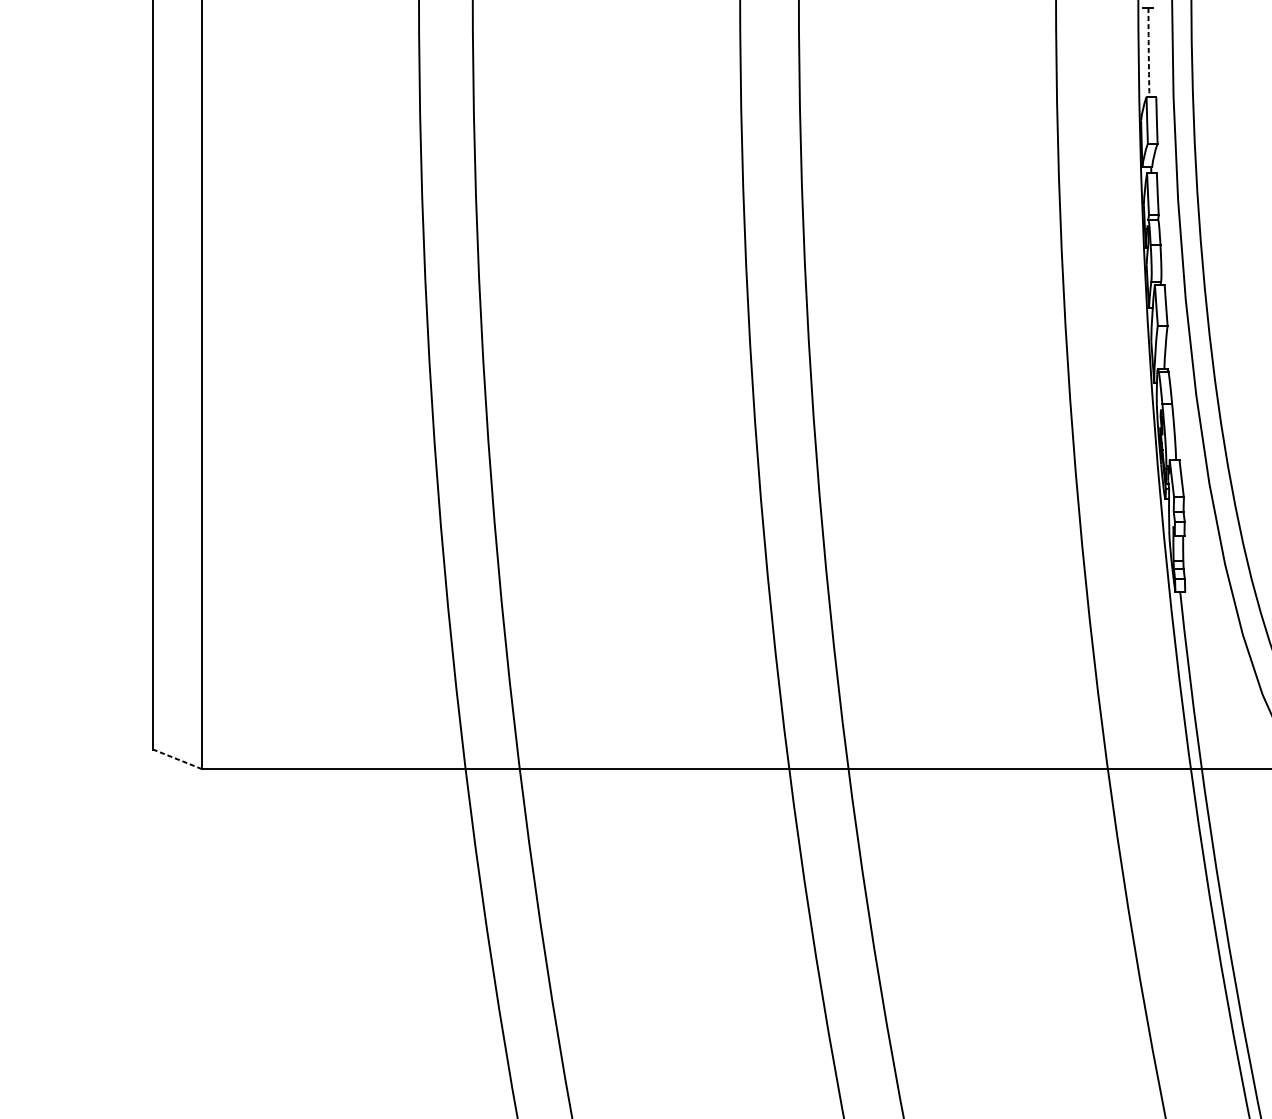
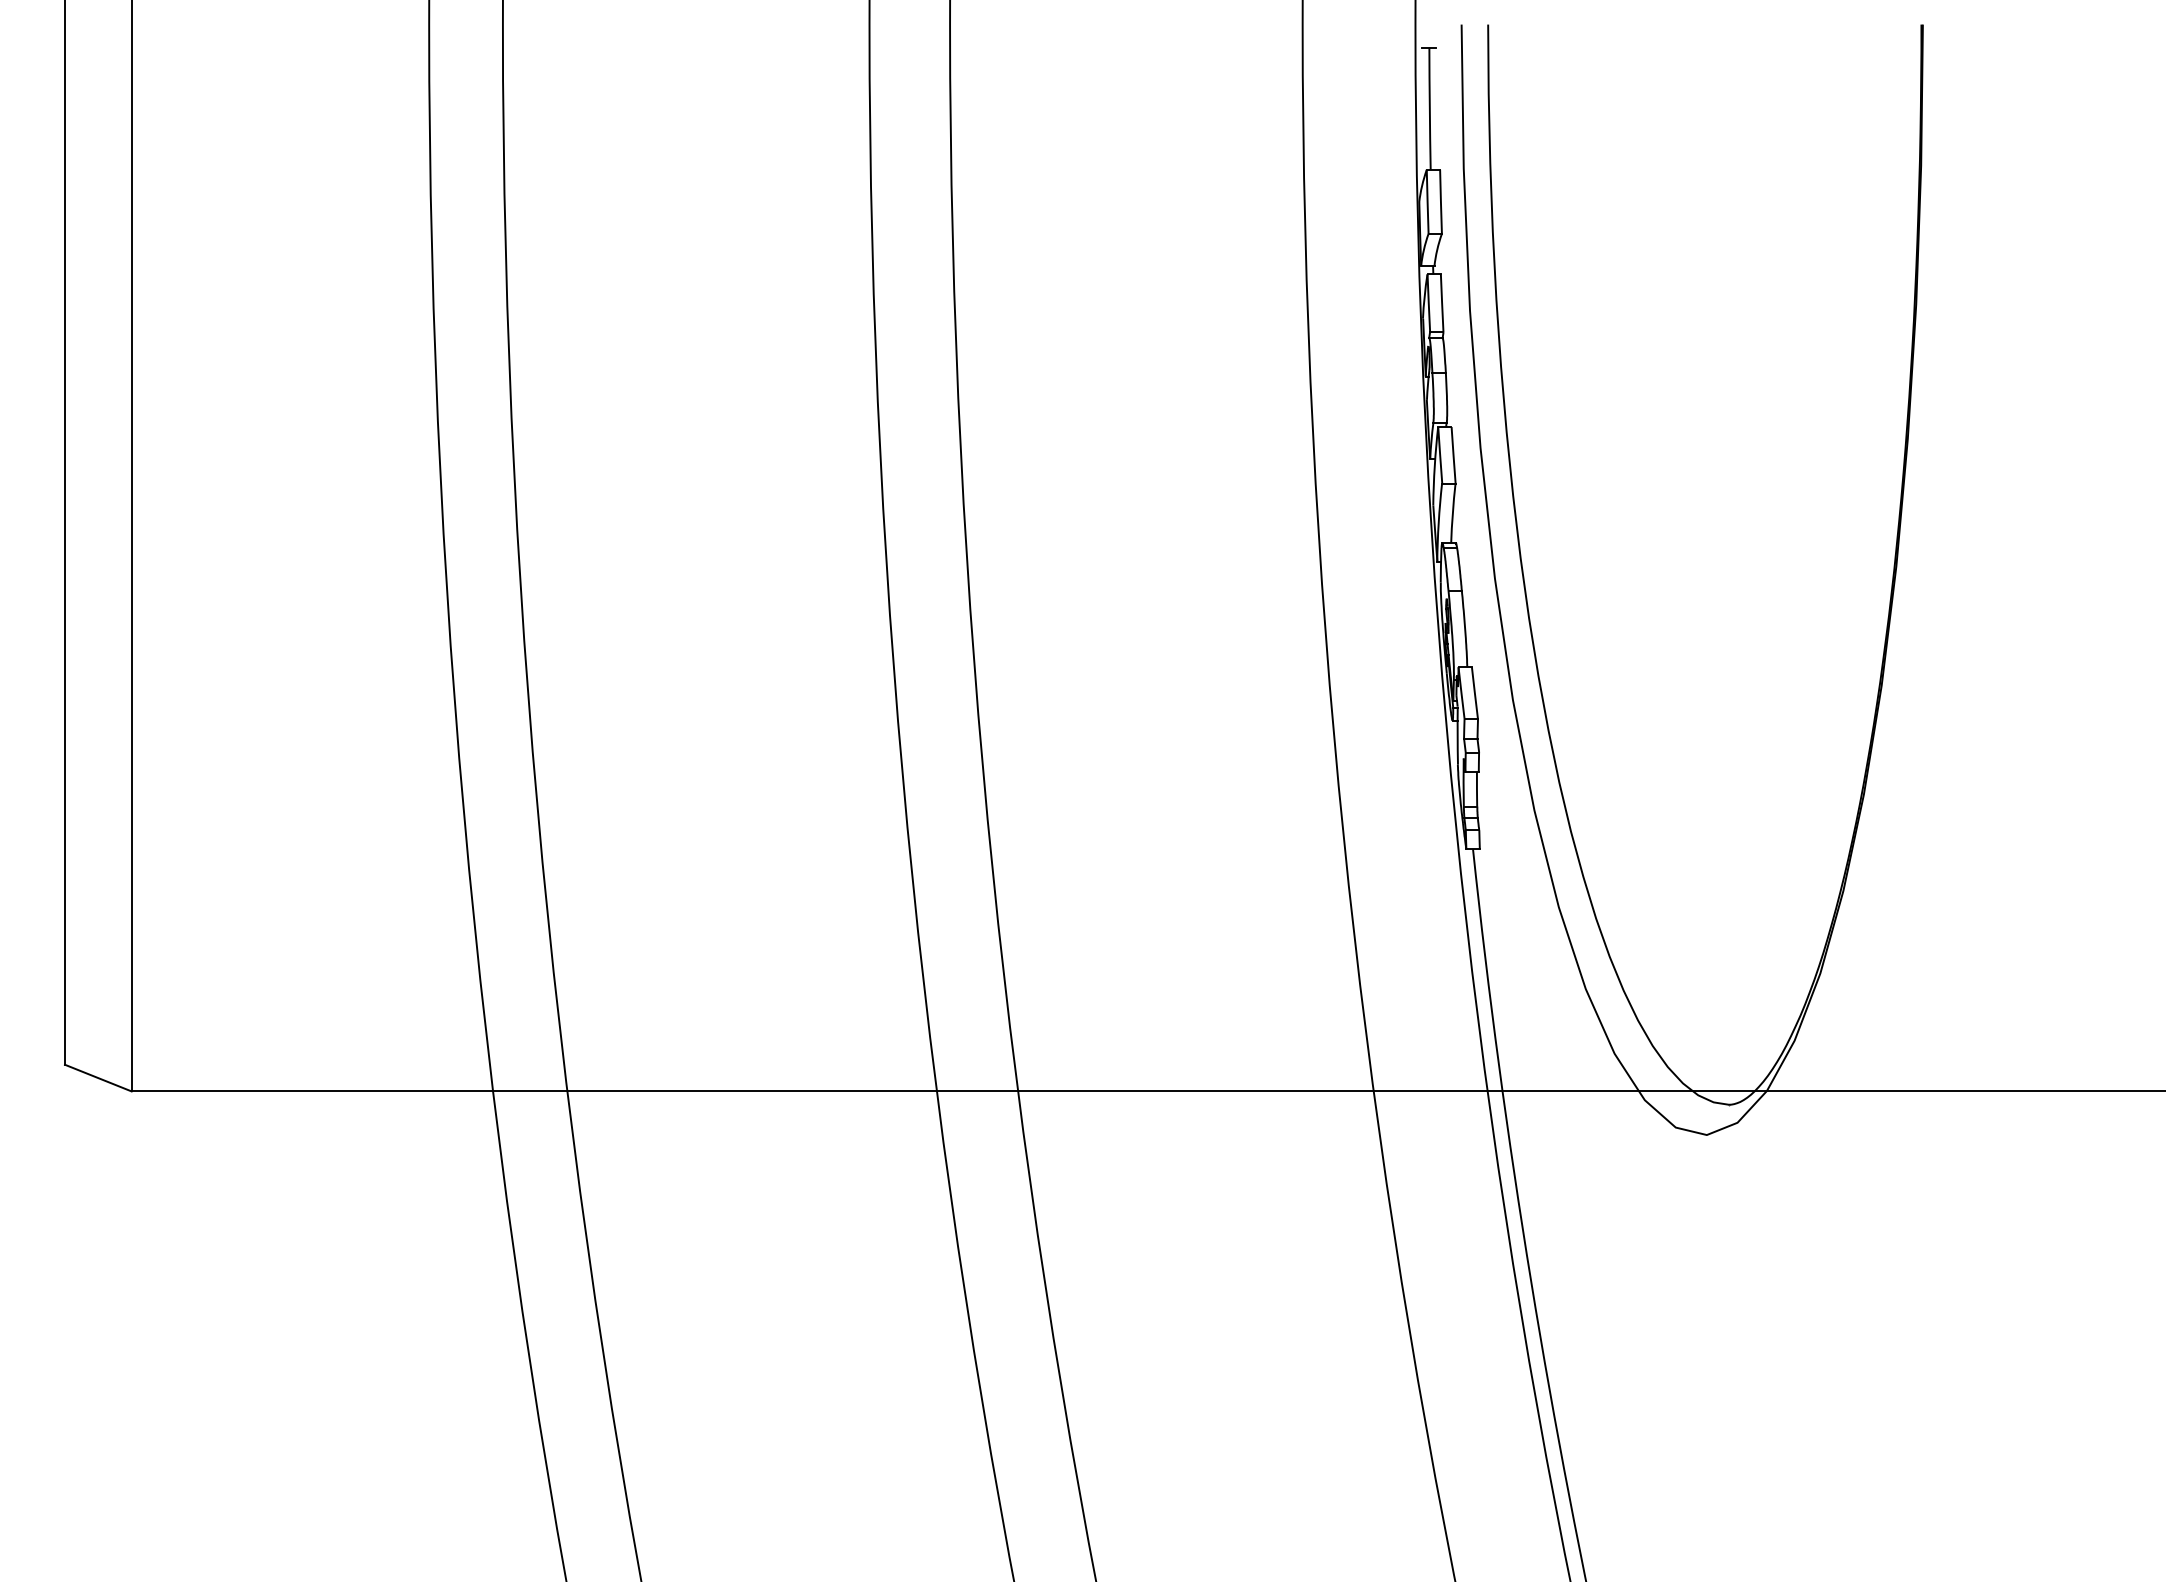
arc: (1148, 52) -> (1429, 108), dashed -> solid
line: (177, 759) -> (98, 1078), dashed -> solid

